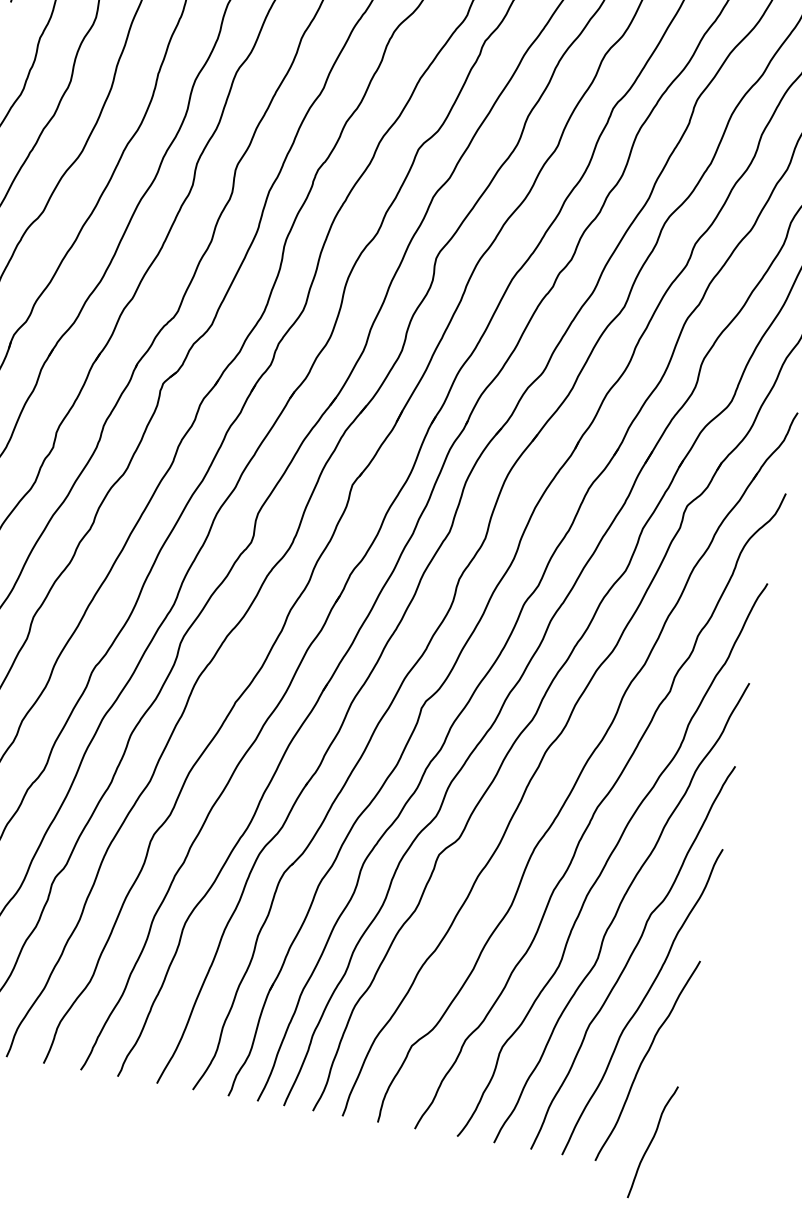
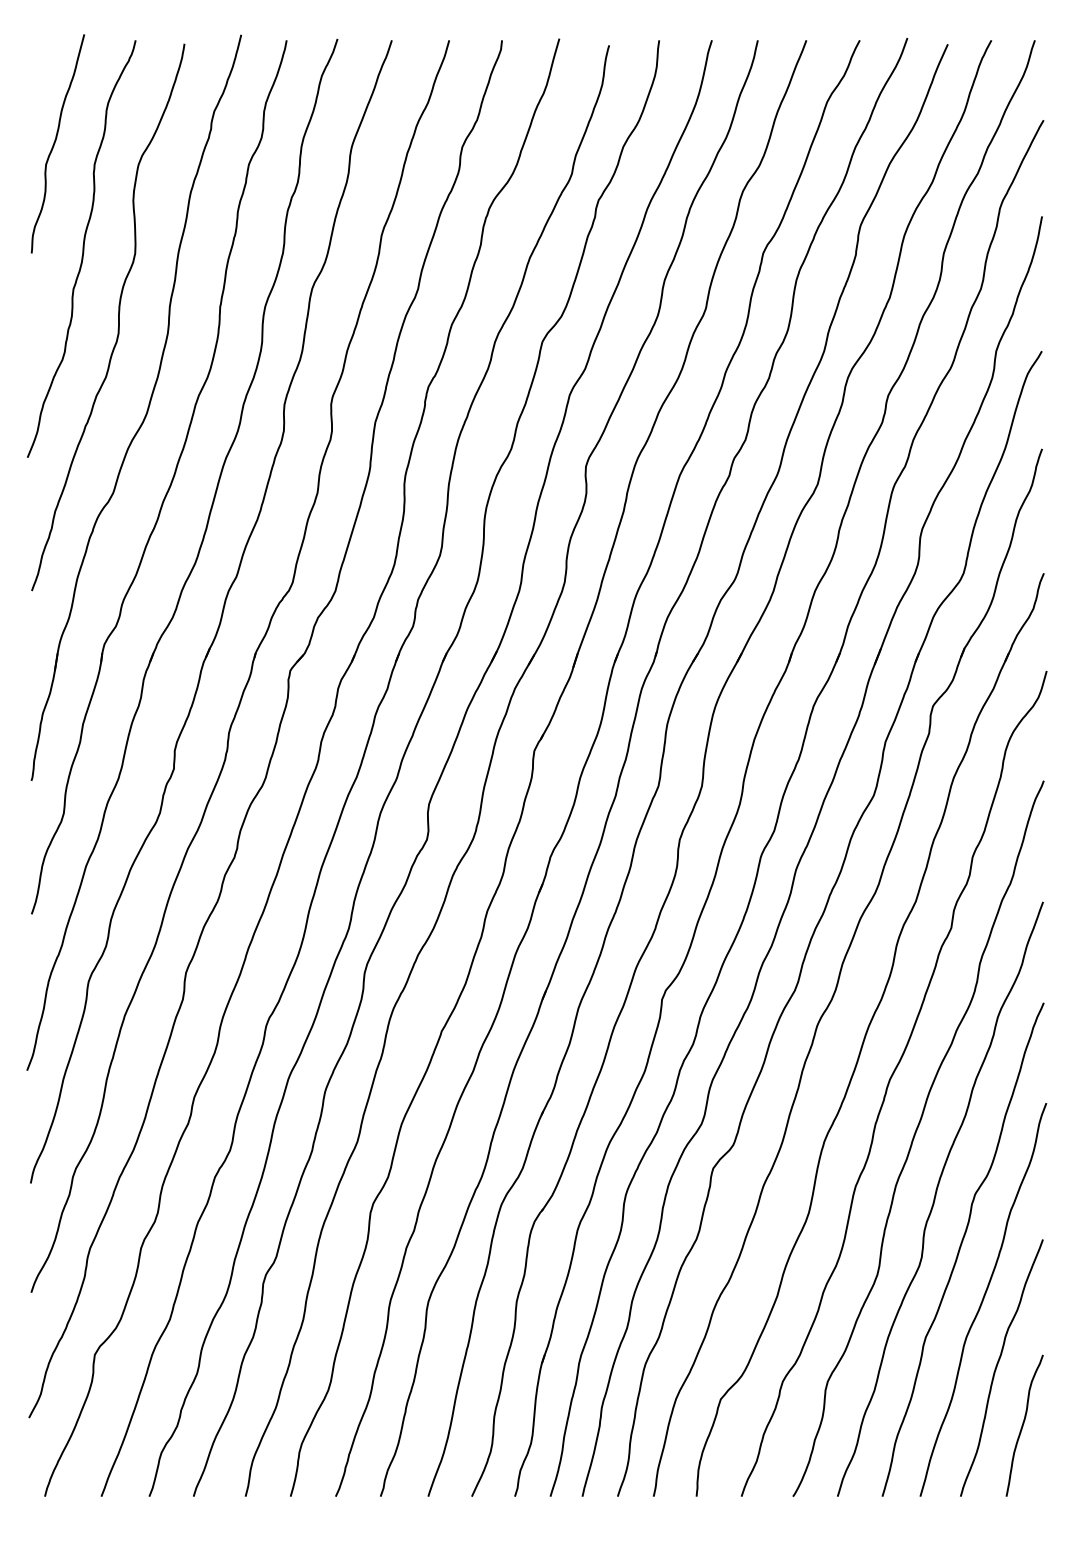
curve: (651, 1141) -> (1023, 1425), moved

